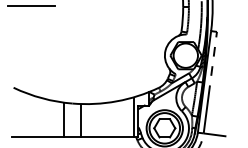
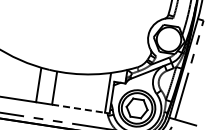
line: (107, 137) -> (78, 108), solid -> dashed

